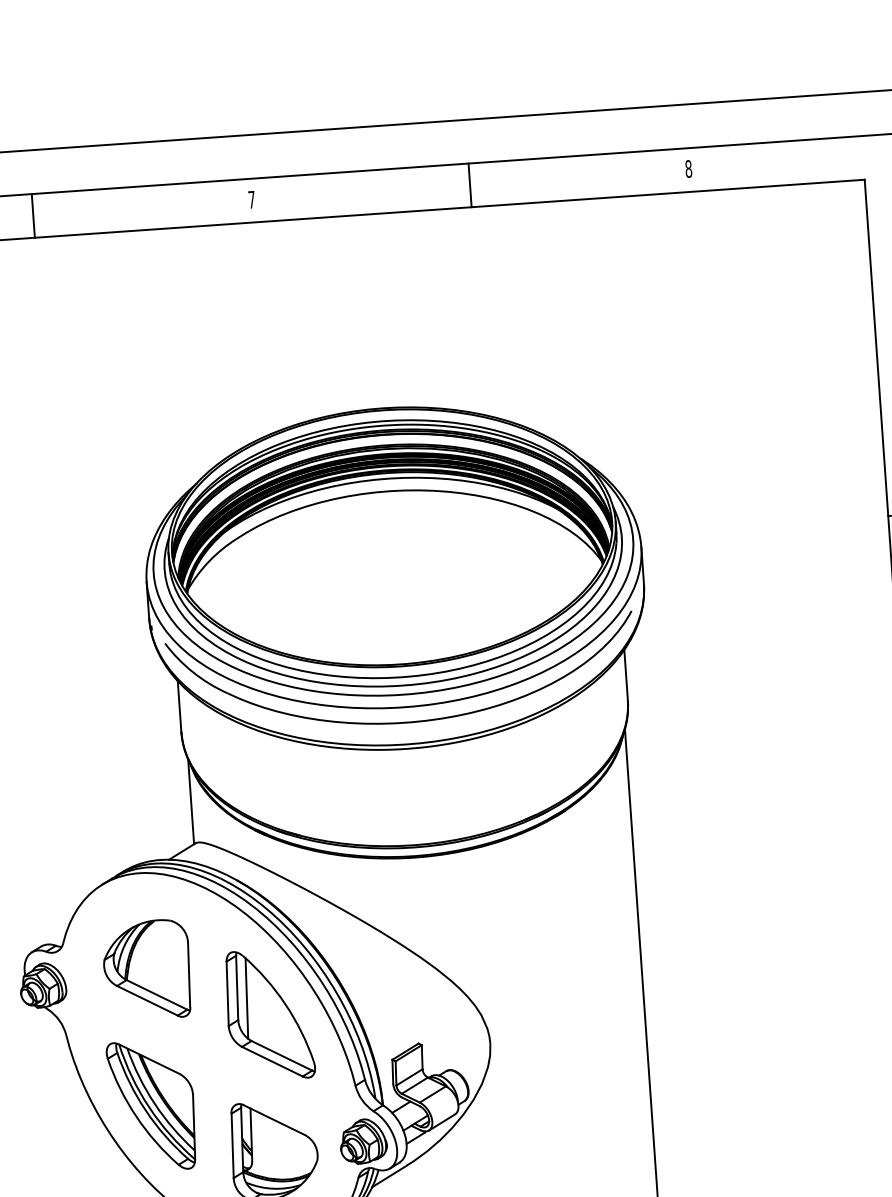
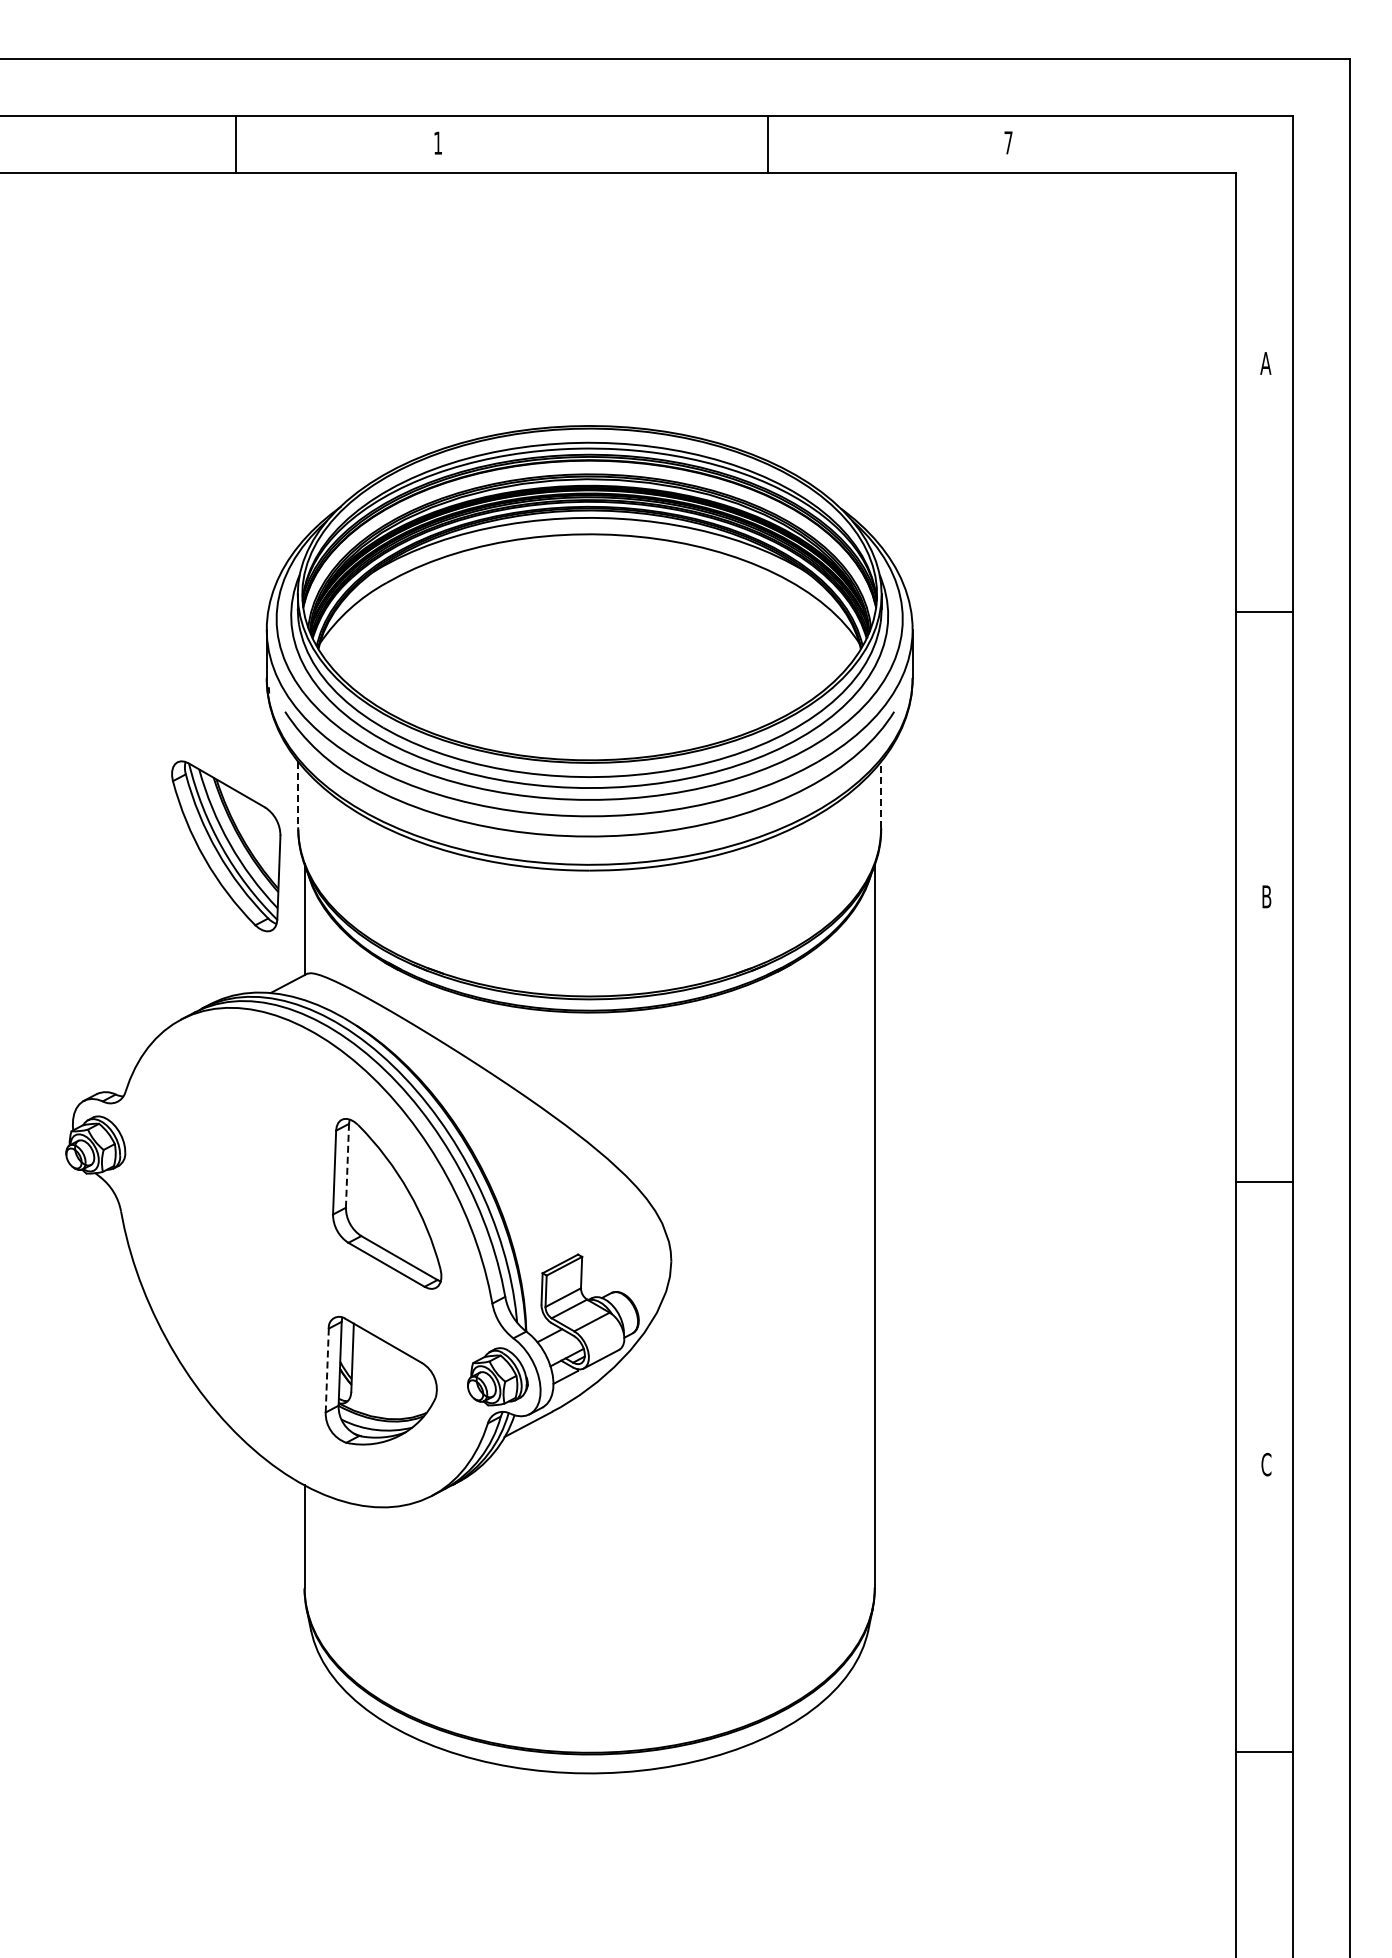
text: (688, 168) -> (1008, 142), 8 -> 7
line: (470, 184) -> (768, 143), moved
text: (252, 199) -> (438, 142), 7 -> 1
line: (33, 215) -> (235, 143), moved
line: (626, 674) -> (881, 794), solid -> dashed
line: (179, 706) -> (298, 795), solid -> dashed
part: (146, 970) -> (231, 1134), removed
line: (237, 987) -> (347, 1165), solid -> dashed
line: (247, 998) -> (359, 1180), removed
part: (152, 1106) -> (226, 846), moved
line: (232, 1145) -> (327, 1370), solid -> dashed

